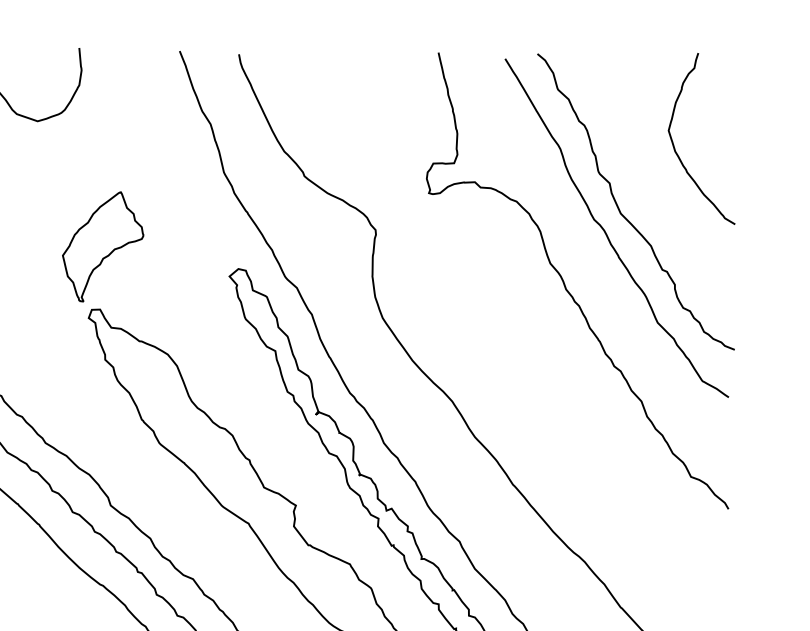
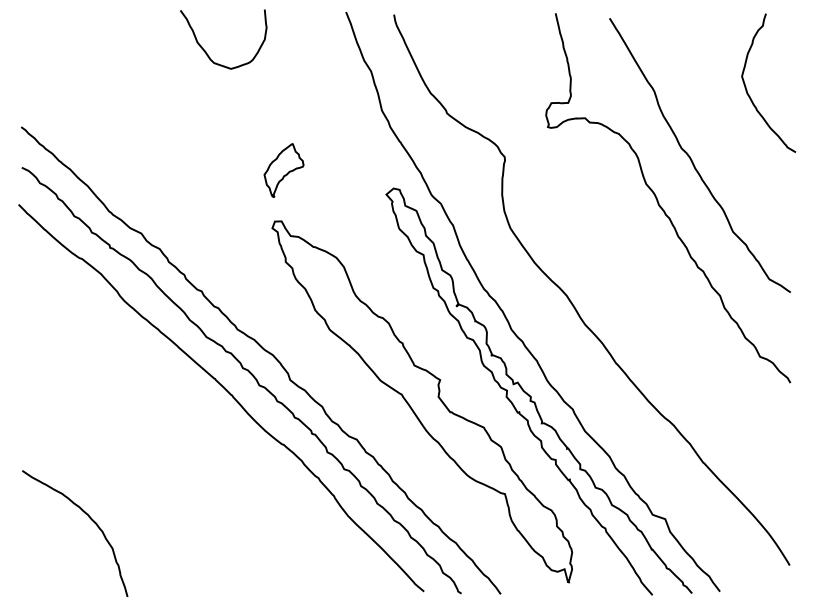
curve: (619, 208) -> (702, 139), removed
part: (102, 246) -> (283, 170), size x0.6

